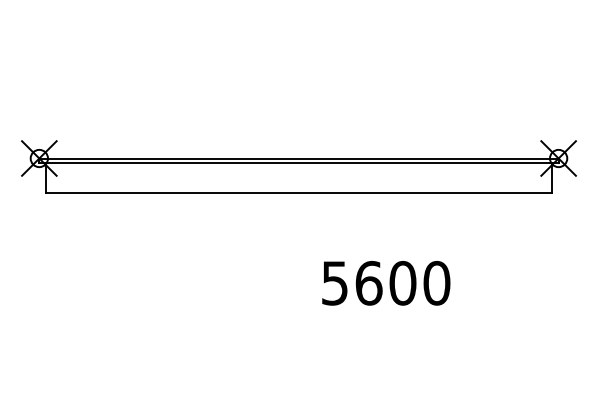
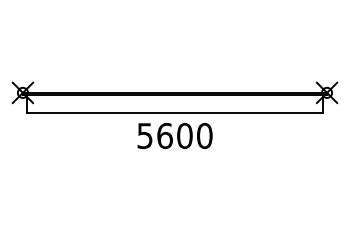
text: (385, 282) -> (174, 135), moved

